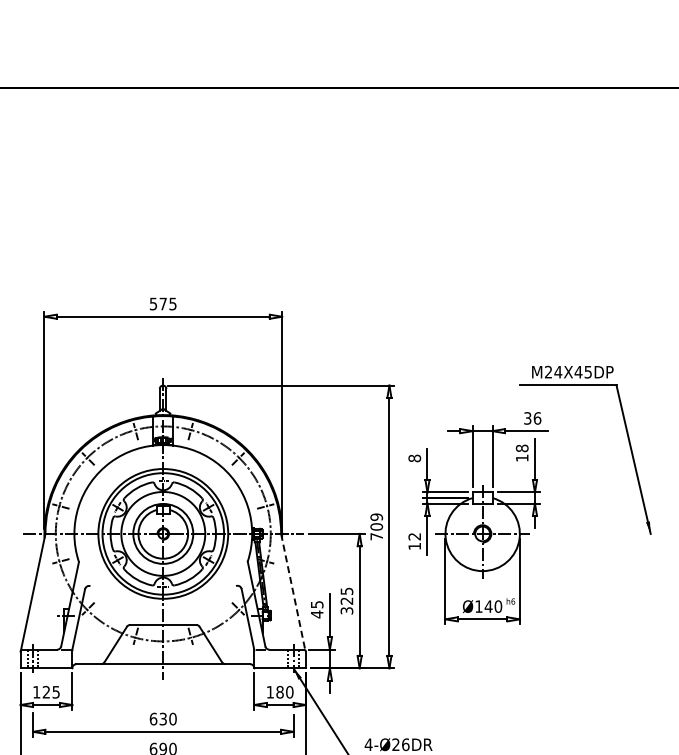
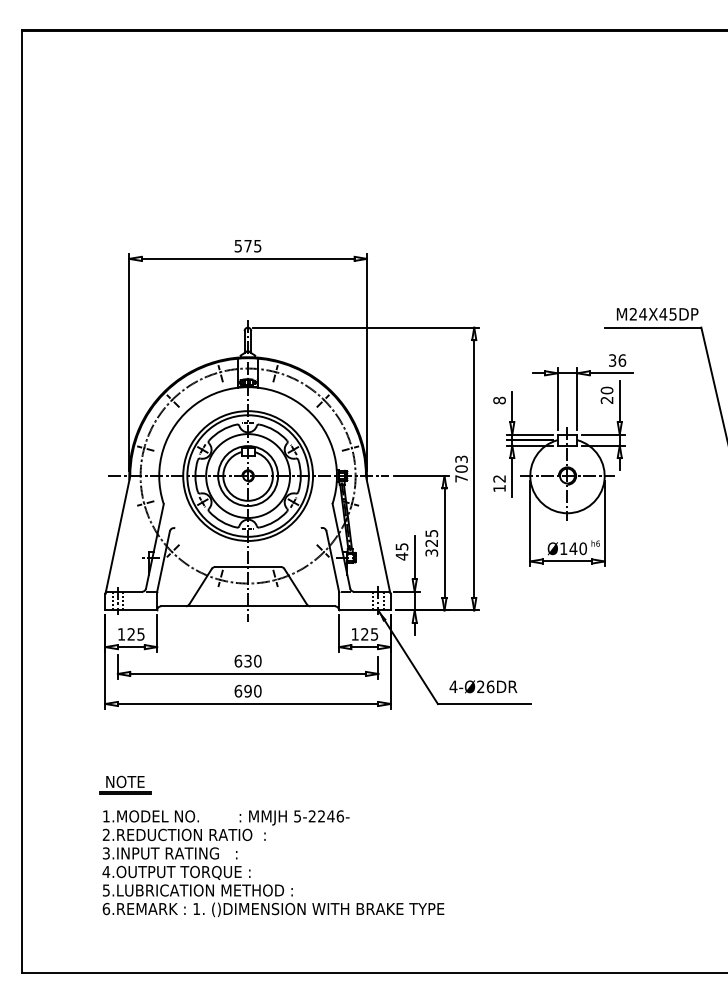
text: (521, 452) -> (606, 394), 18 -> 20
text: (376, 517) -> (461, 459), 709 -> 703
line: (293, 592) -> (378, 534), dashed -> solid
text: (284, 692) -> (369, 634), 180 -> 125

